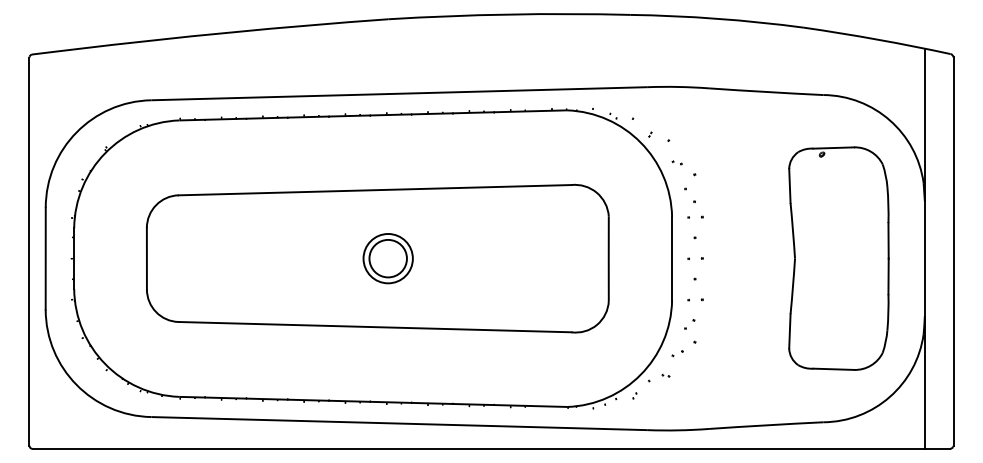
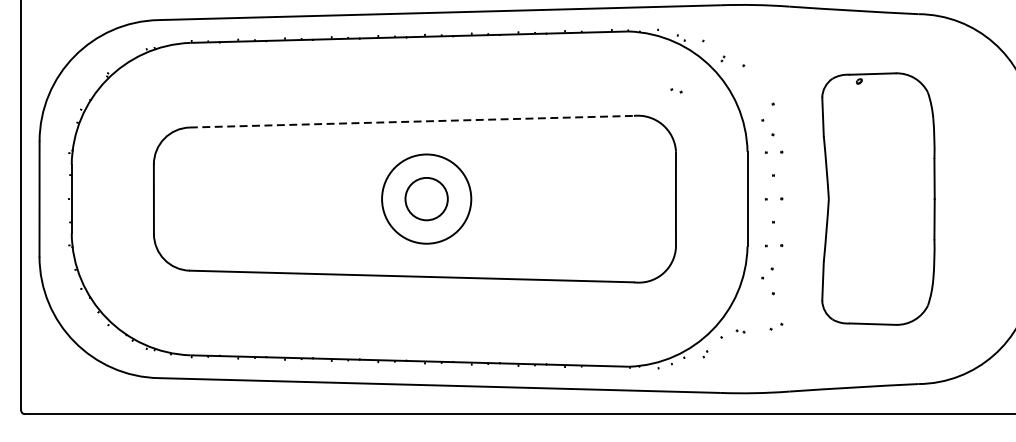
part: (676, 162) -> (675, 90), moved
line: (375, 190) -> (412, 122), solid -> dashed
circle: (387, 258) -> (425, 198), size x1.6
part: (838, 258) -> (877, 198), moved
part: (677, 353) -> (776, 326), moved

